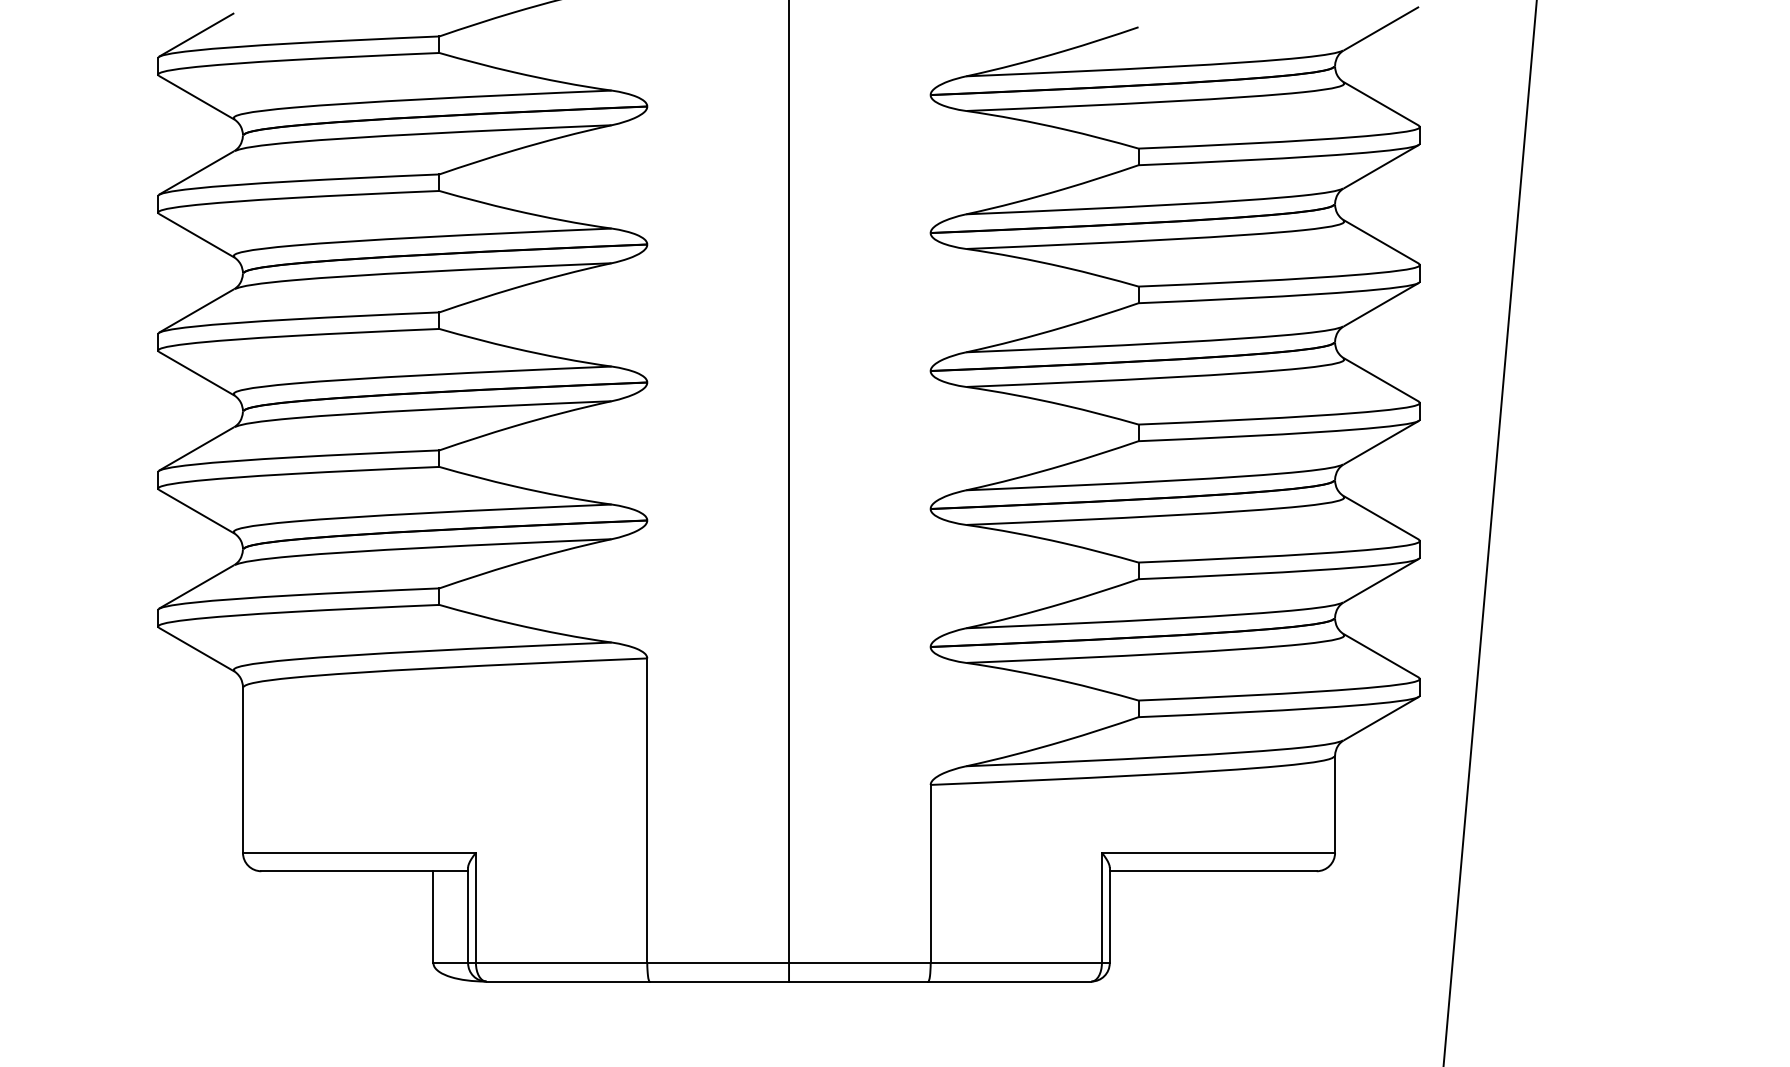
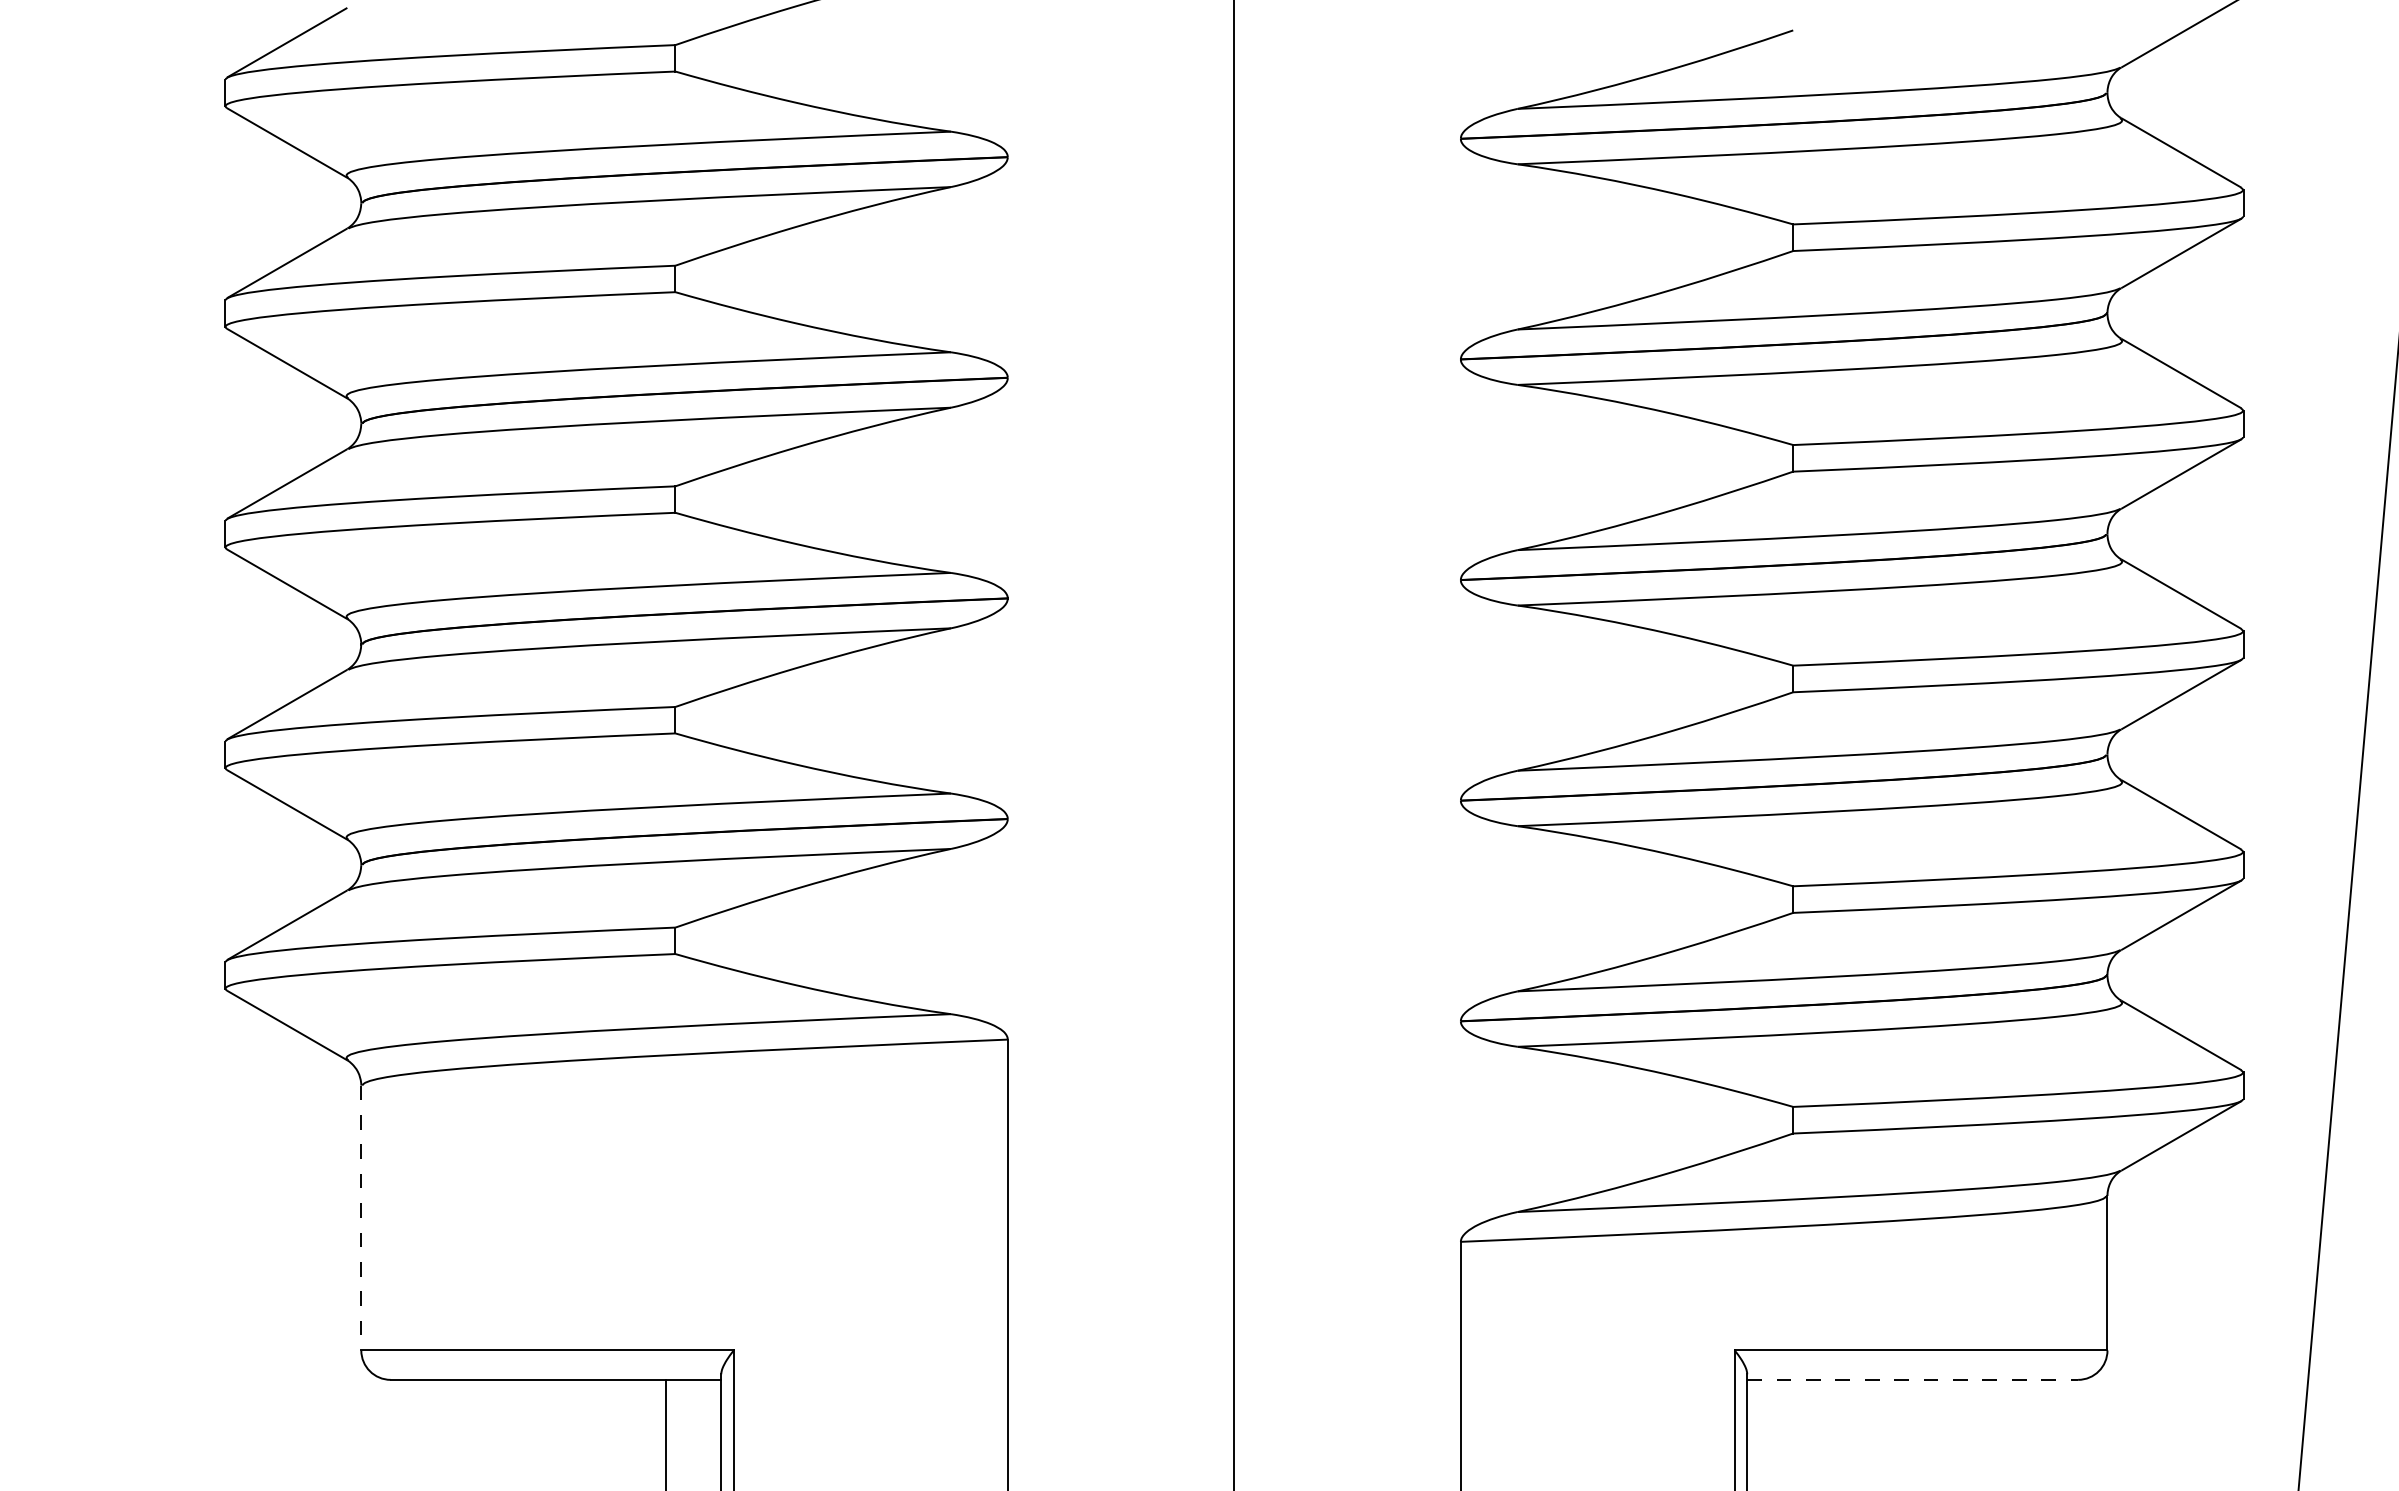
line: (242, 770) -> (360, 1218), solid -> dashed
line: (1213, 871) -> (1913, 1380), solid -> dashed

